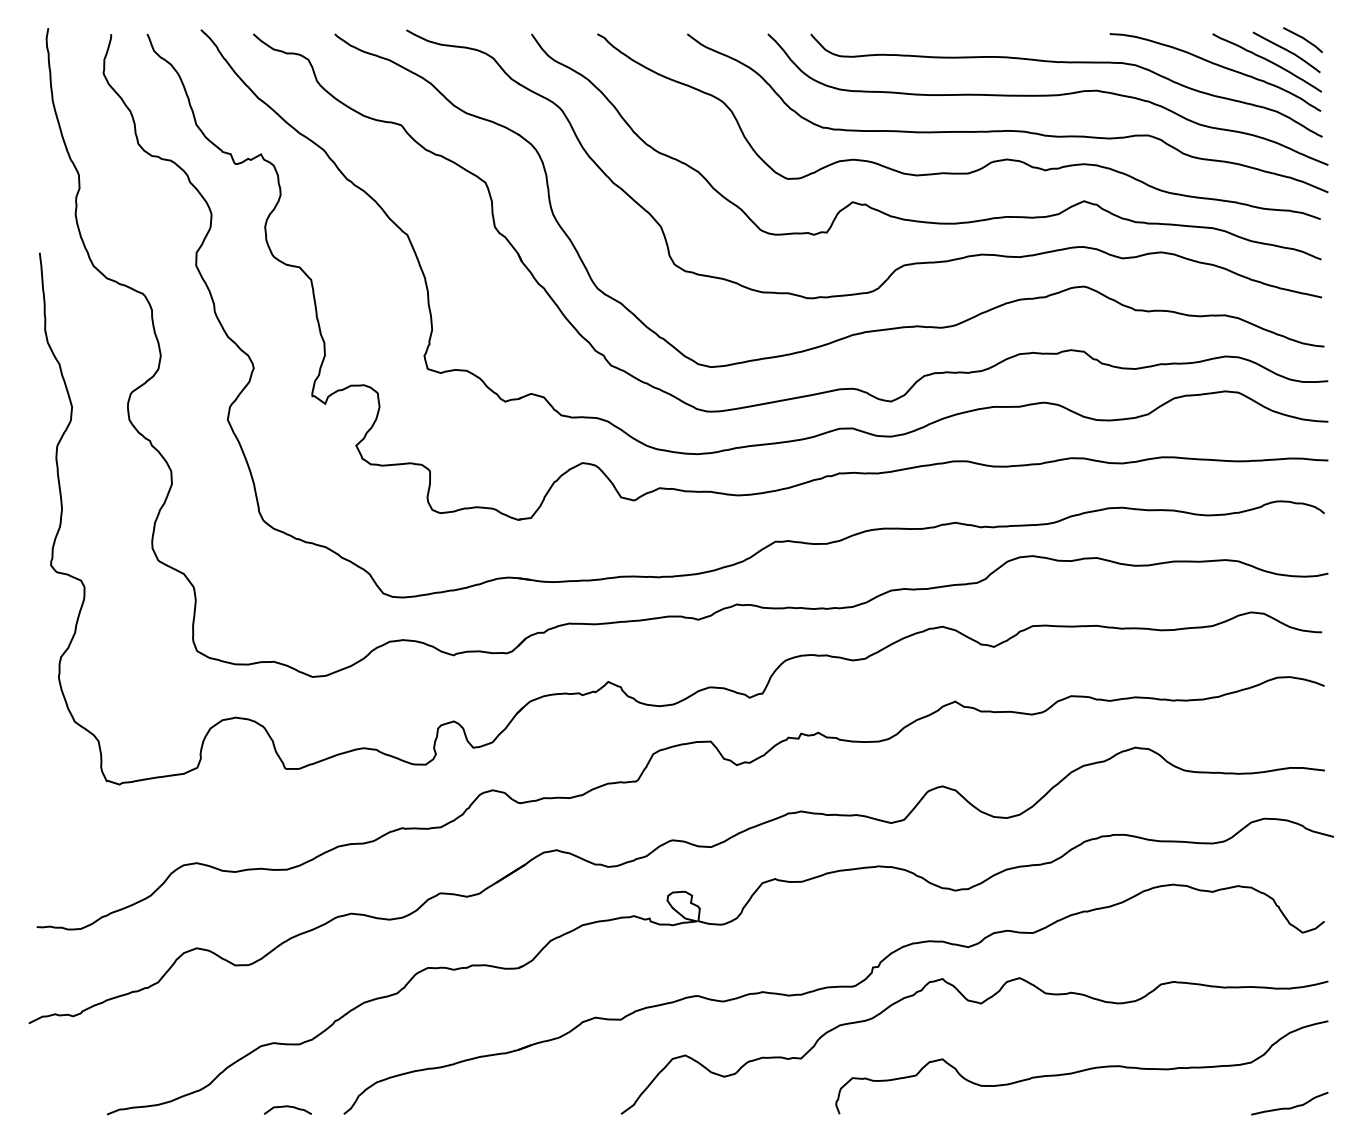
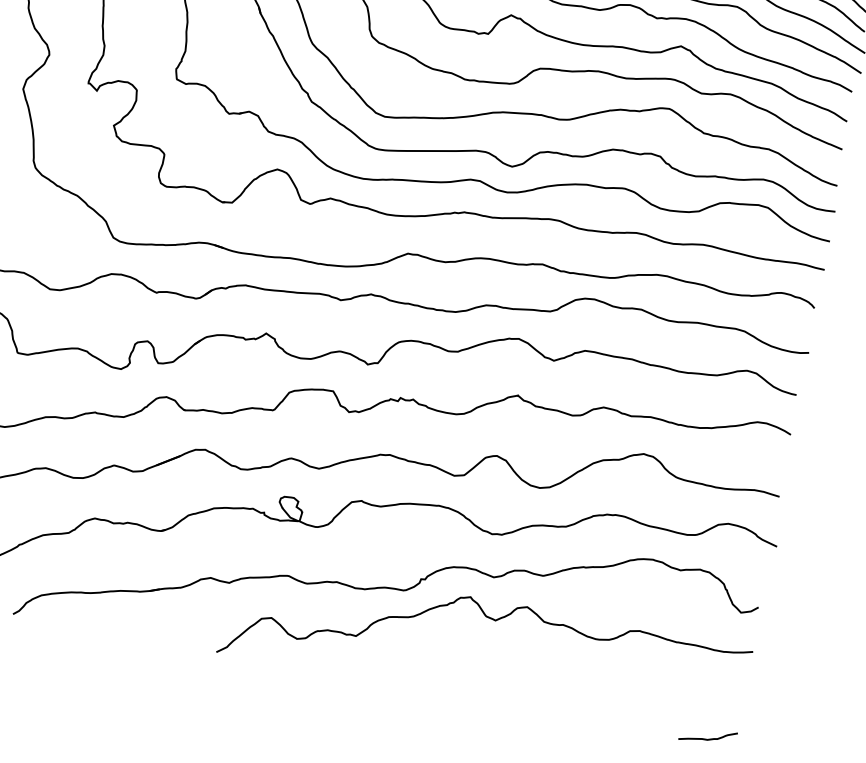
curve: (1082, 1069) -> (560, 682), removed

